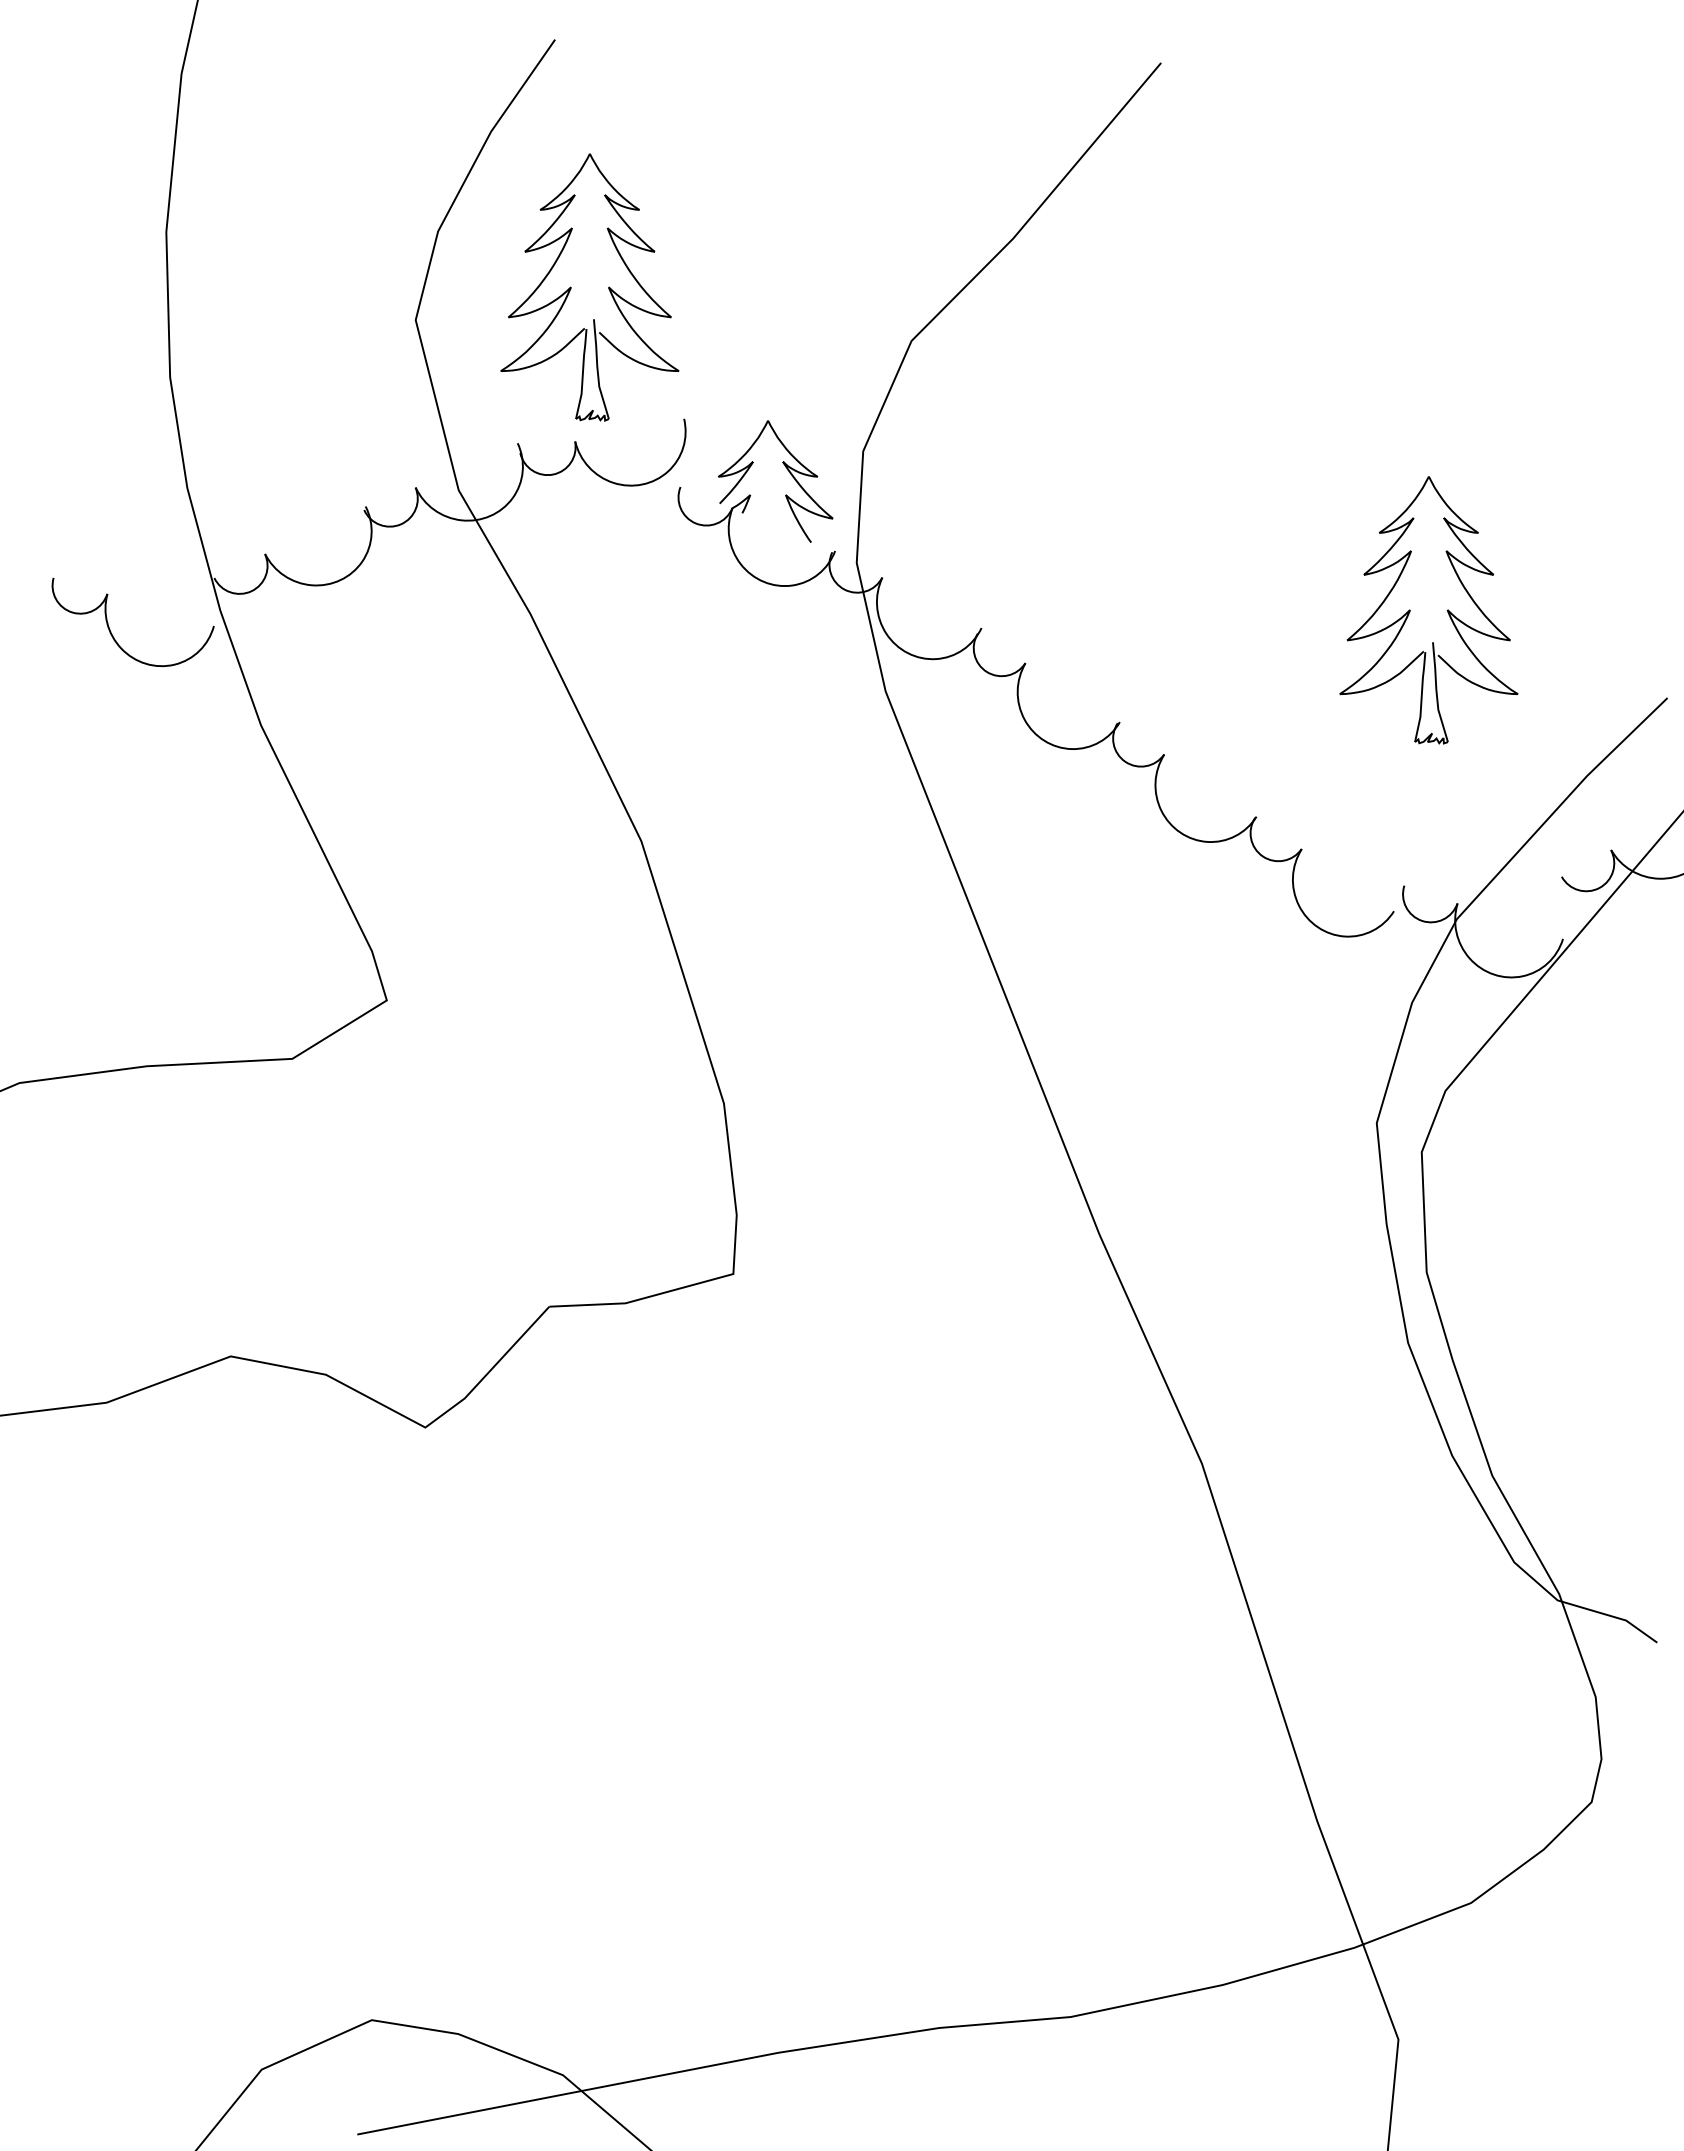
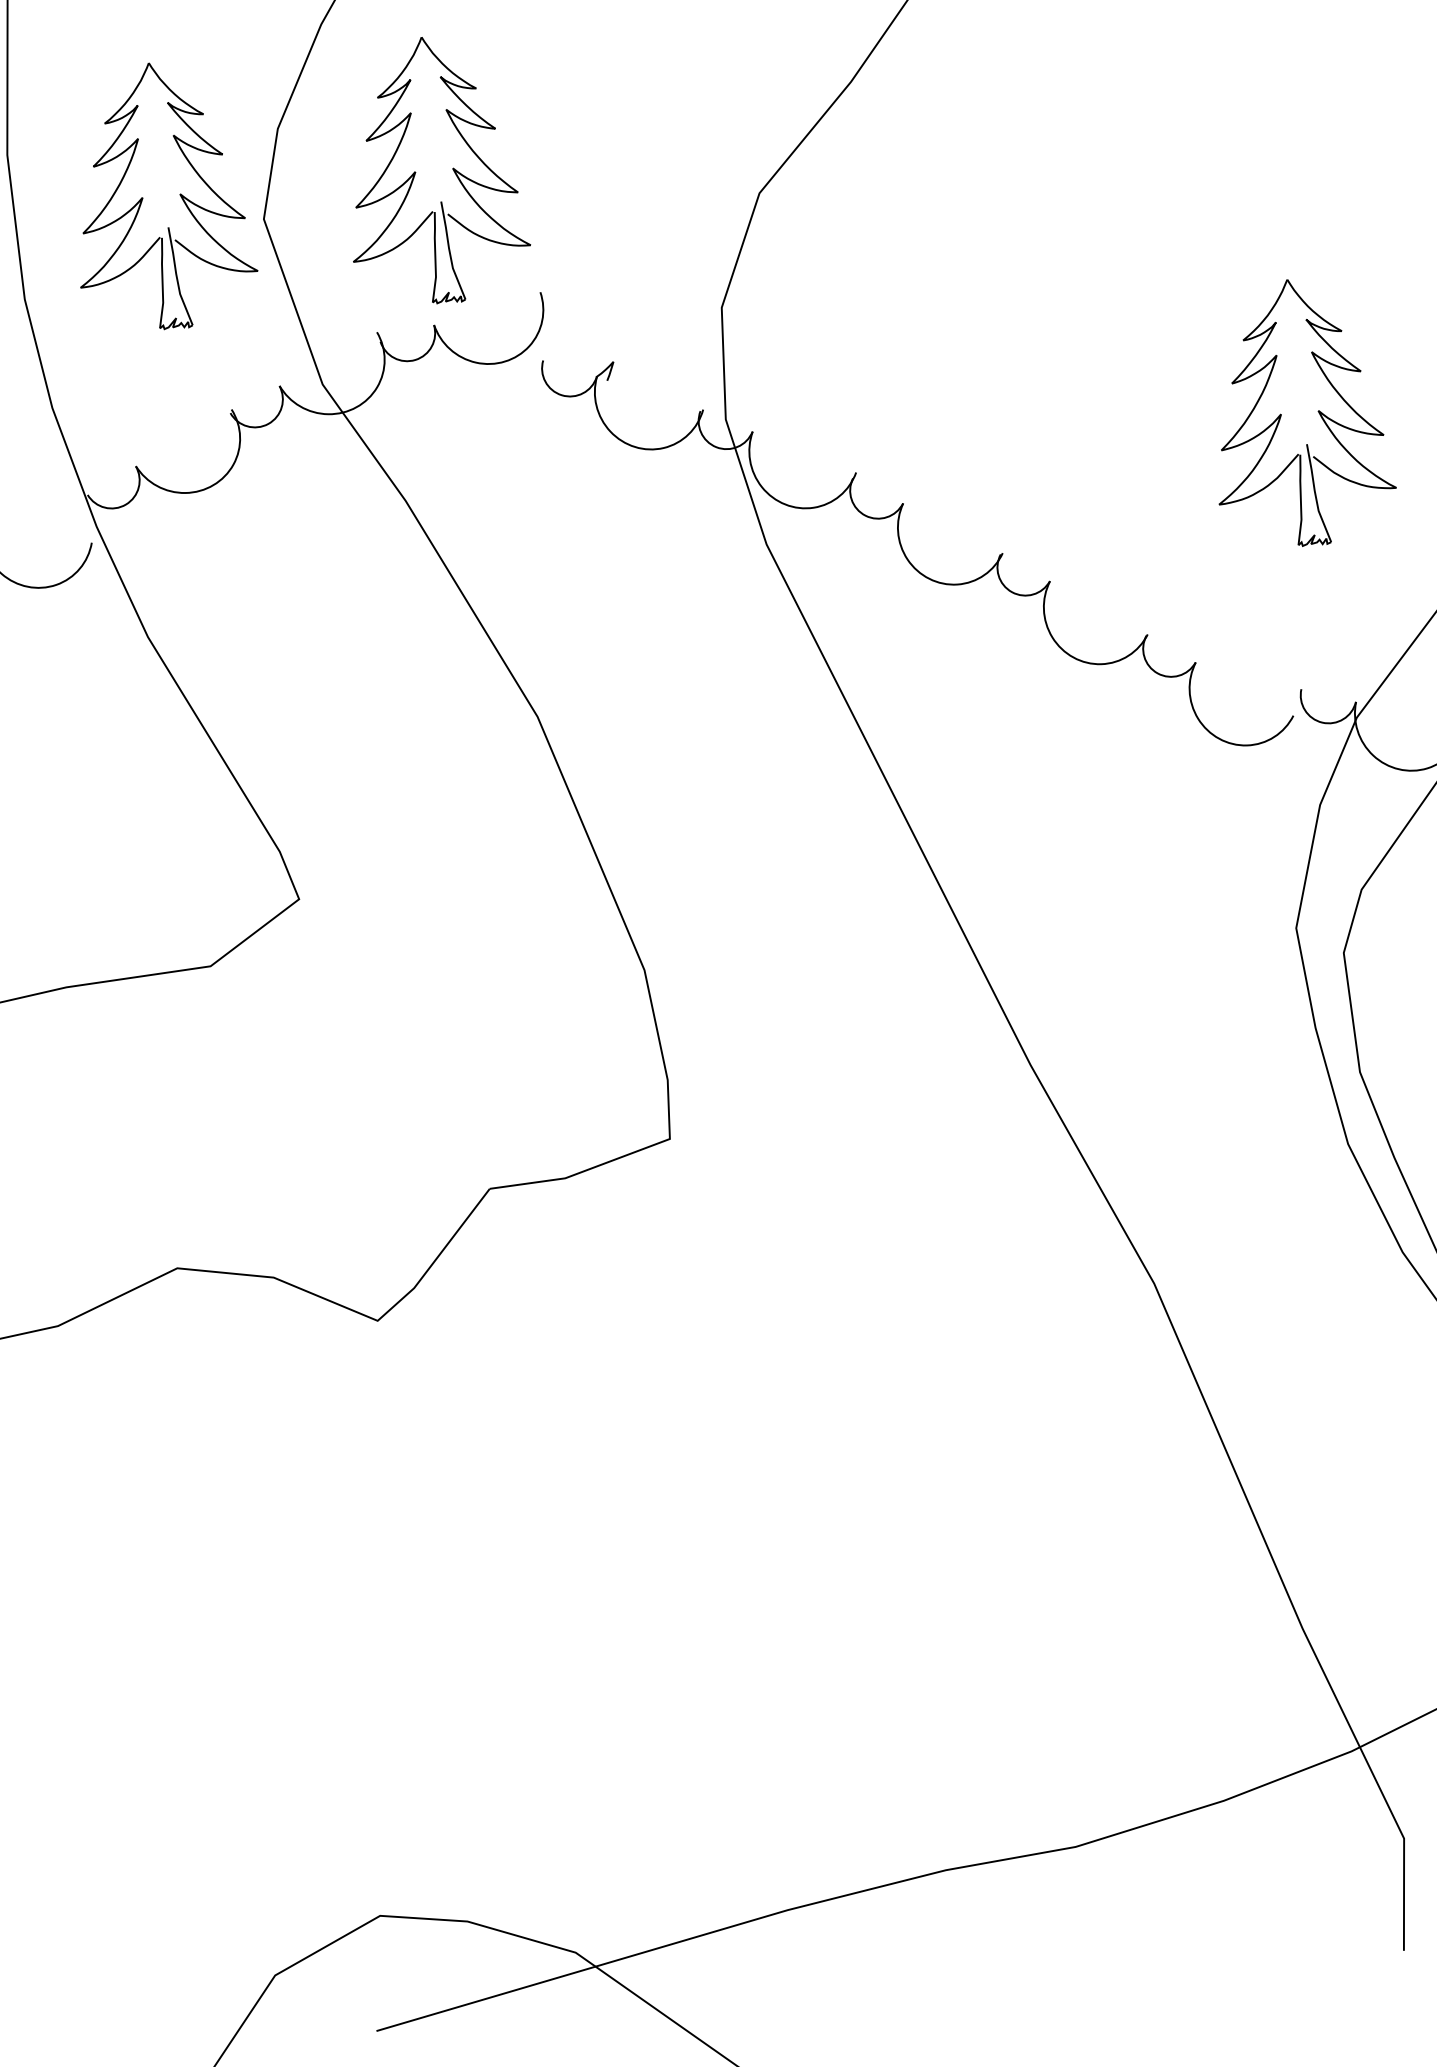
part: (297, 287) -> (143, 197), added
part: (789, 473) -> (650, 336), removed

